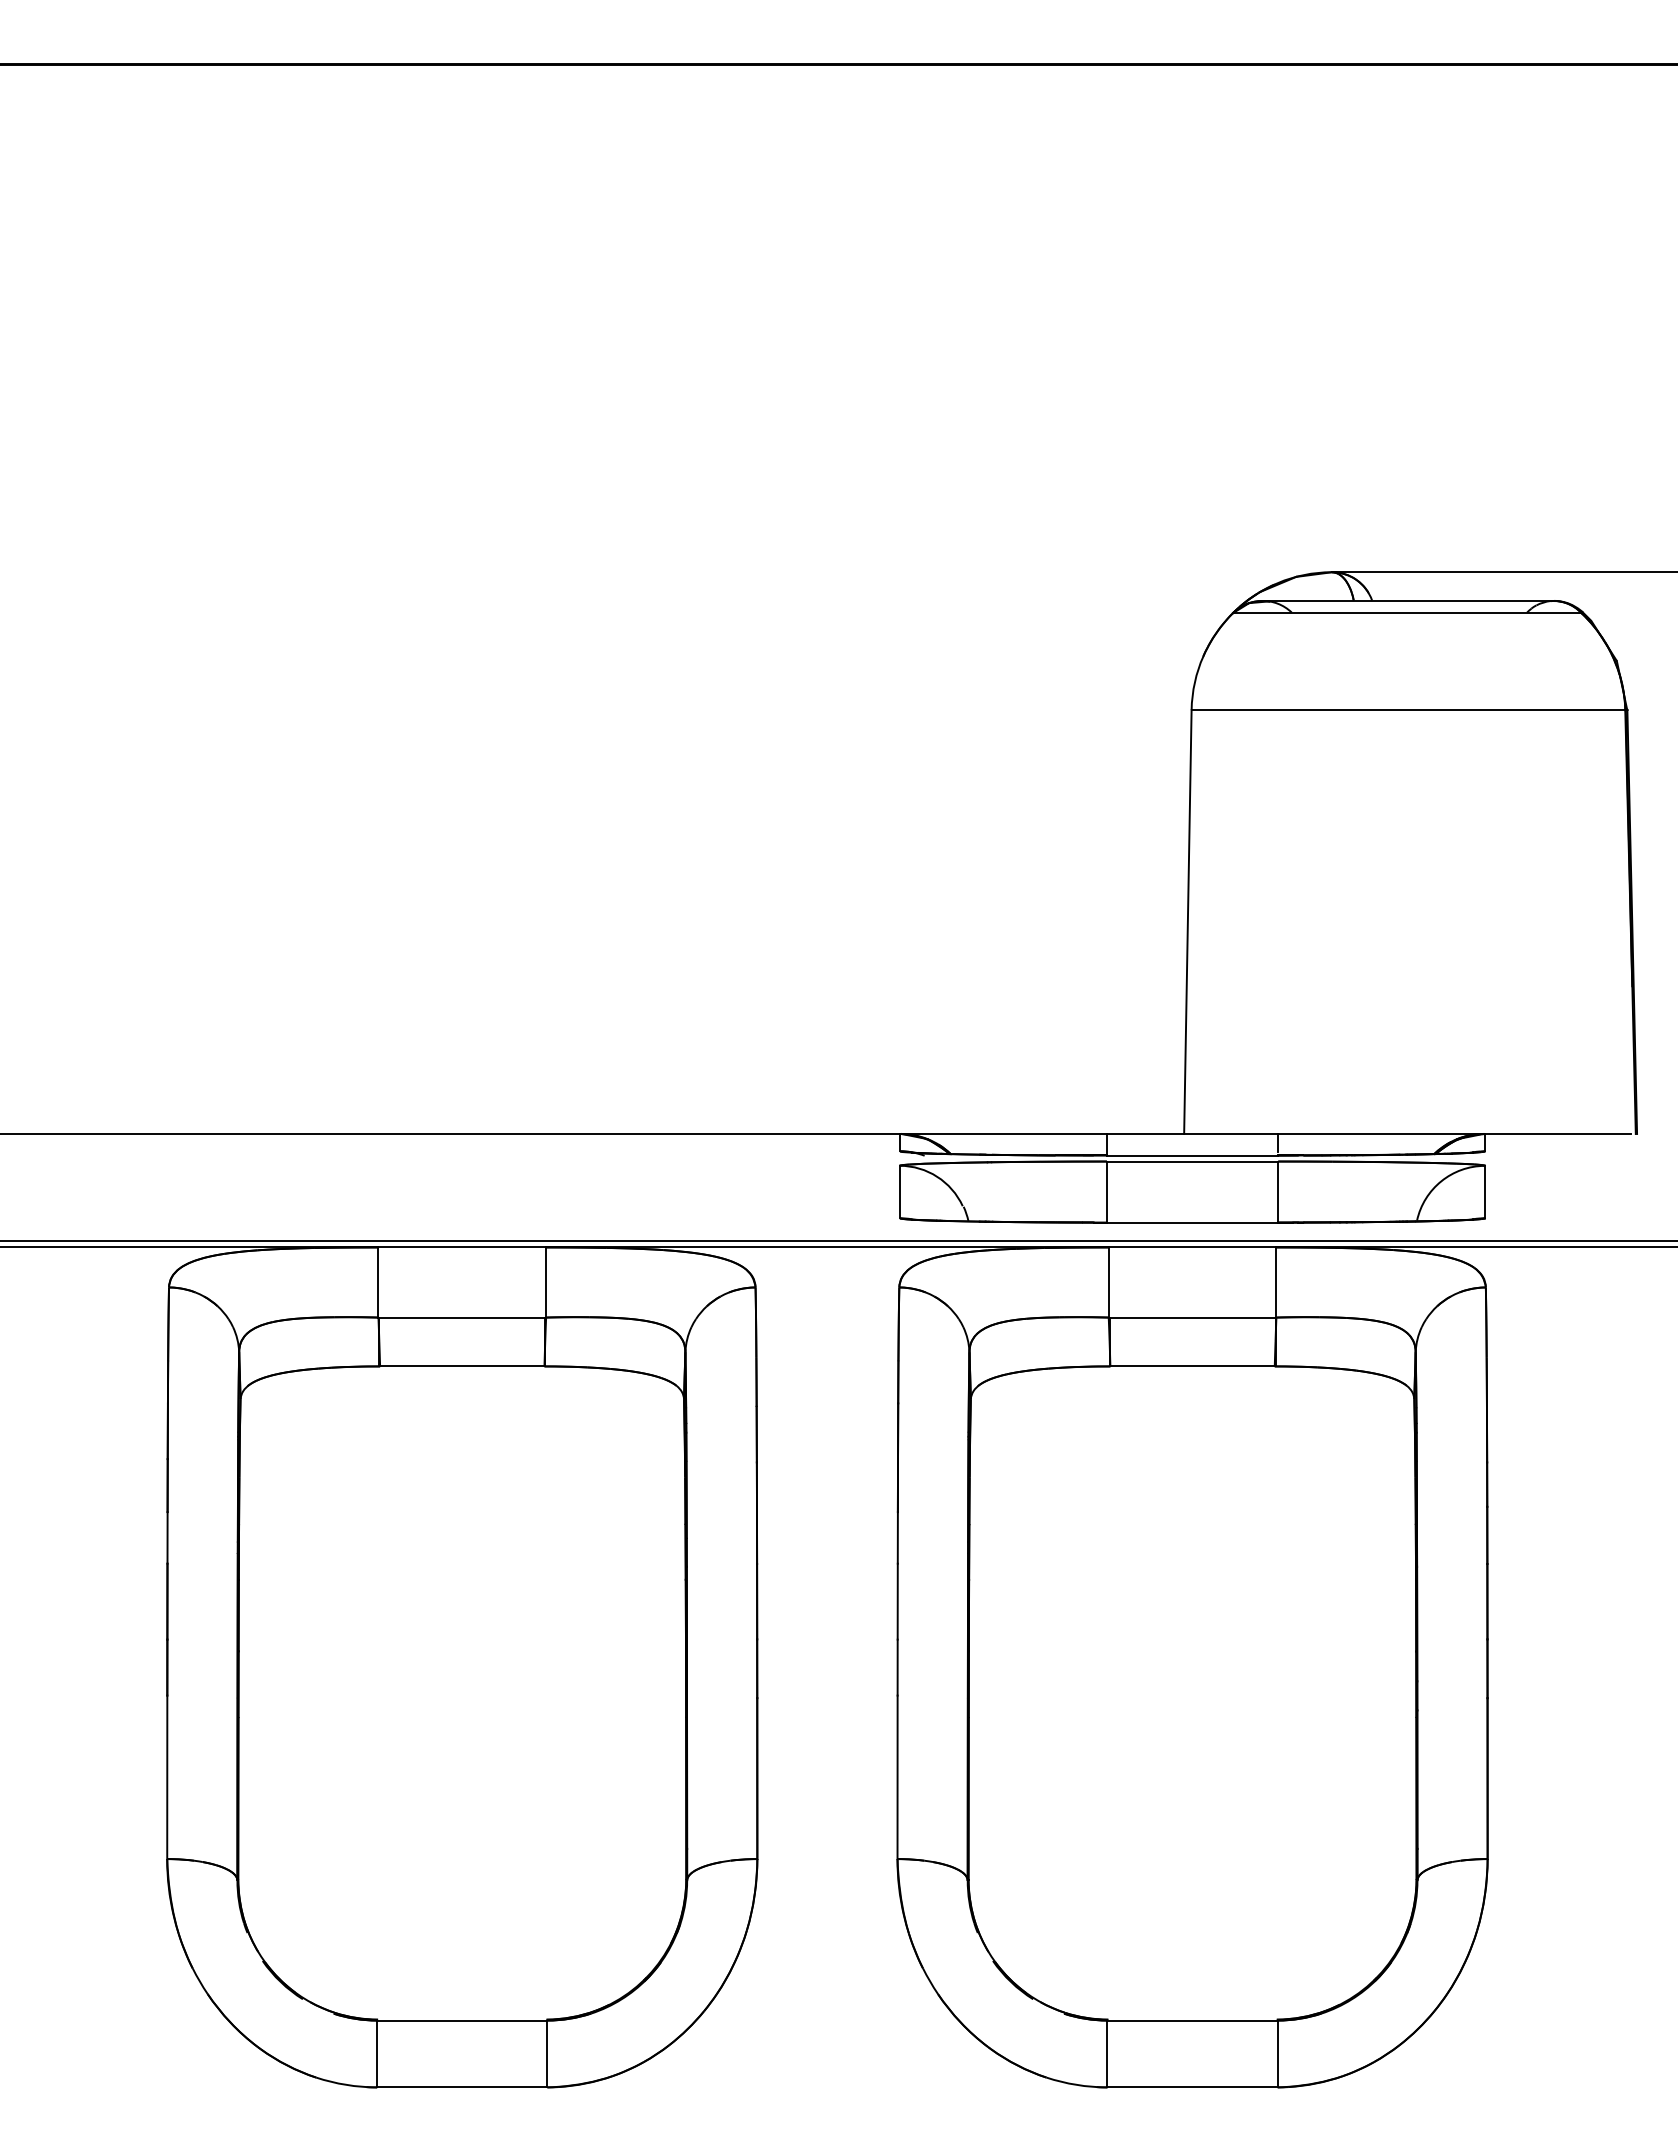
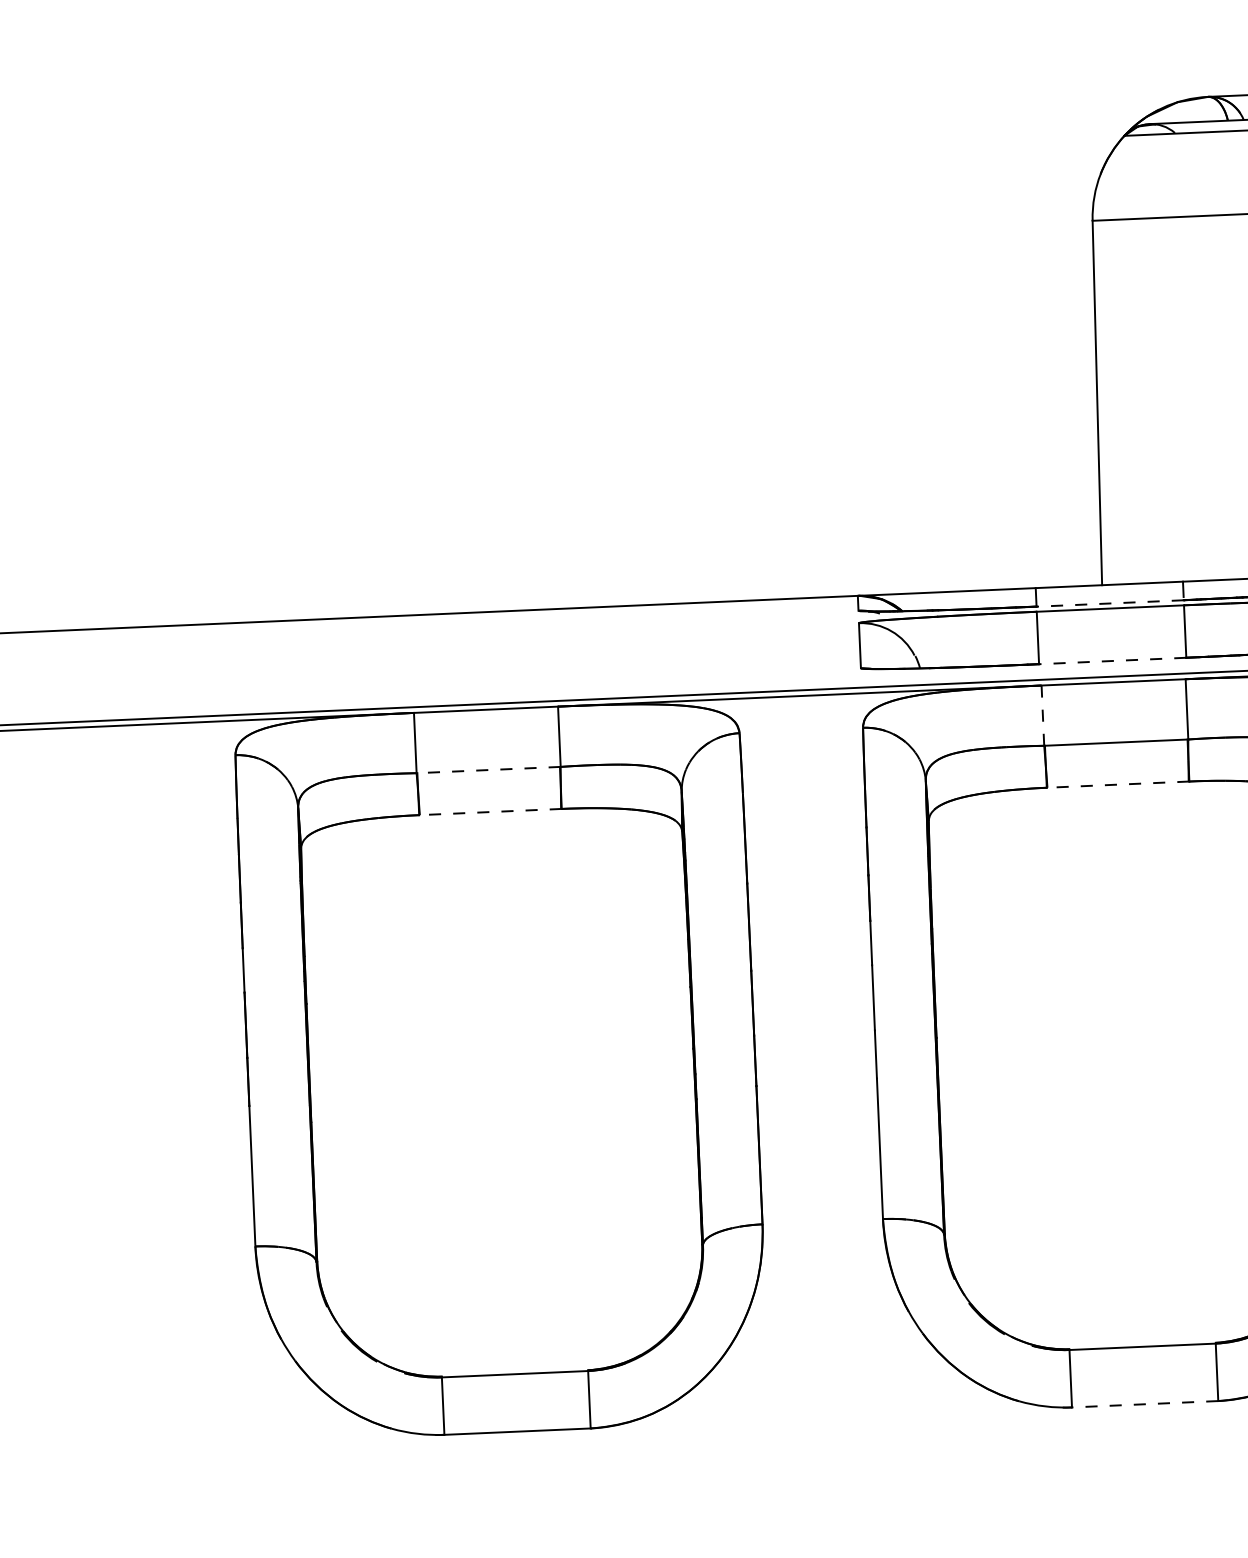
line: (1192, 1155) -> (1110, 603), solid -> dashed
line: (1192, 1222) -> (1112, 660), solid -> dashed
line: (1108, 1282) -> (1042, 715), solid -> dashed
line: (462, 1317) -> (488, 769), solid -> dashed
line: (462, 1366) -> (490, 812), solid -> dashed
line: (1192, 1366) -> (1118, 784), solid -> dashed
line: (1192, 2087) -> (1145, 1404), solid -> dashed

